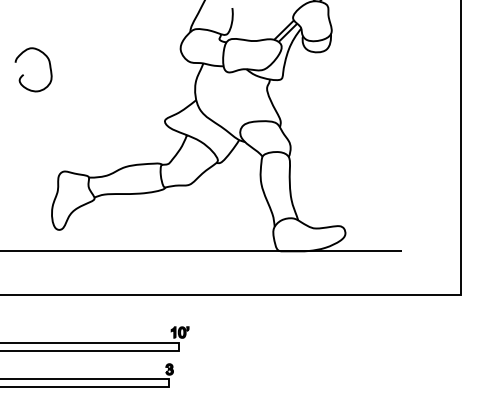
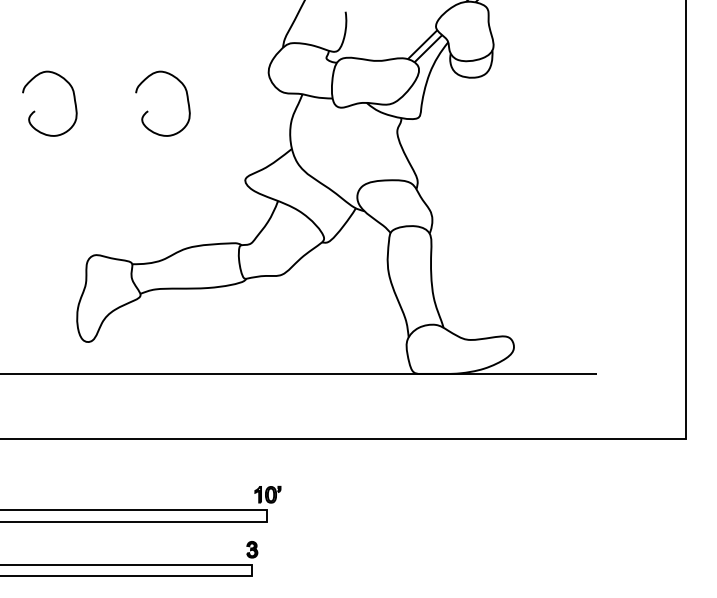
curve: (99, 74) -> (147, 110), added

